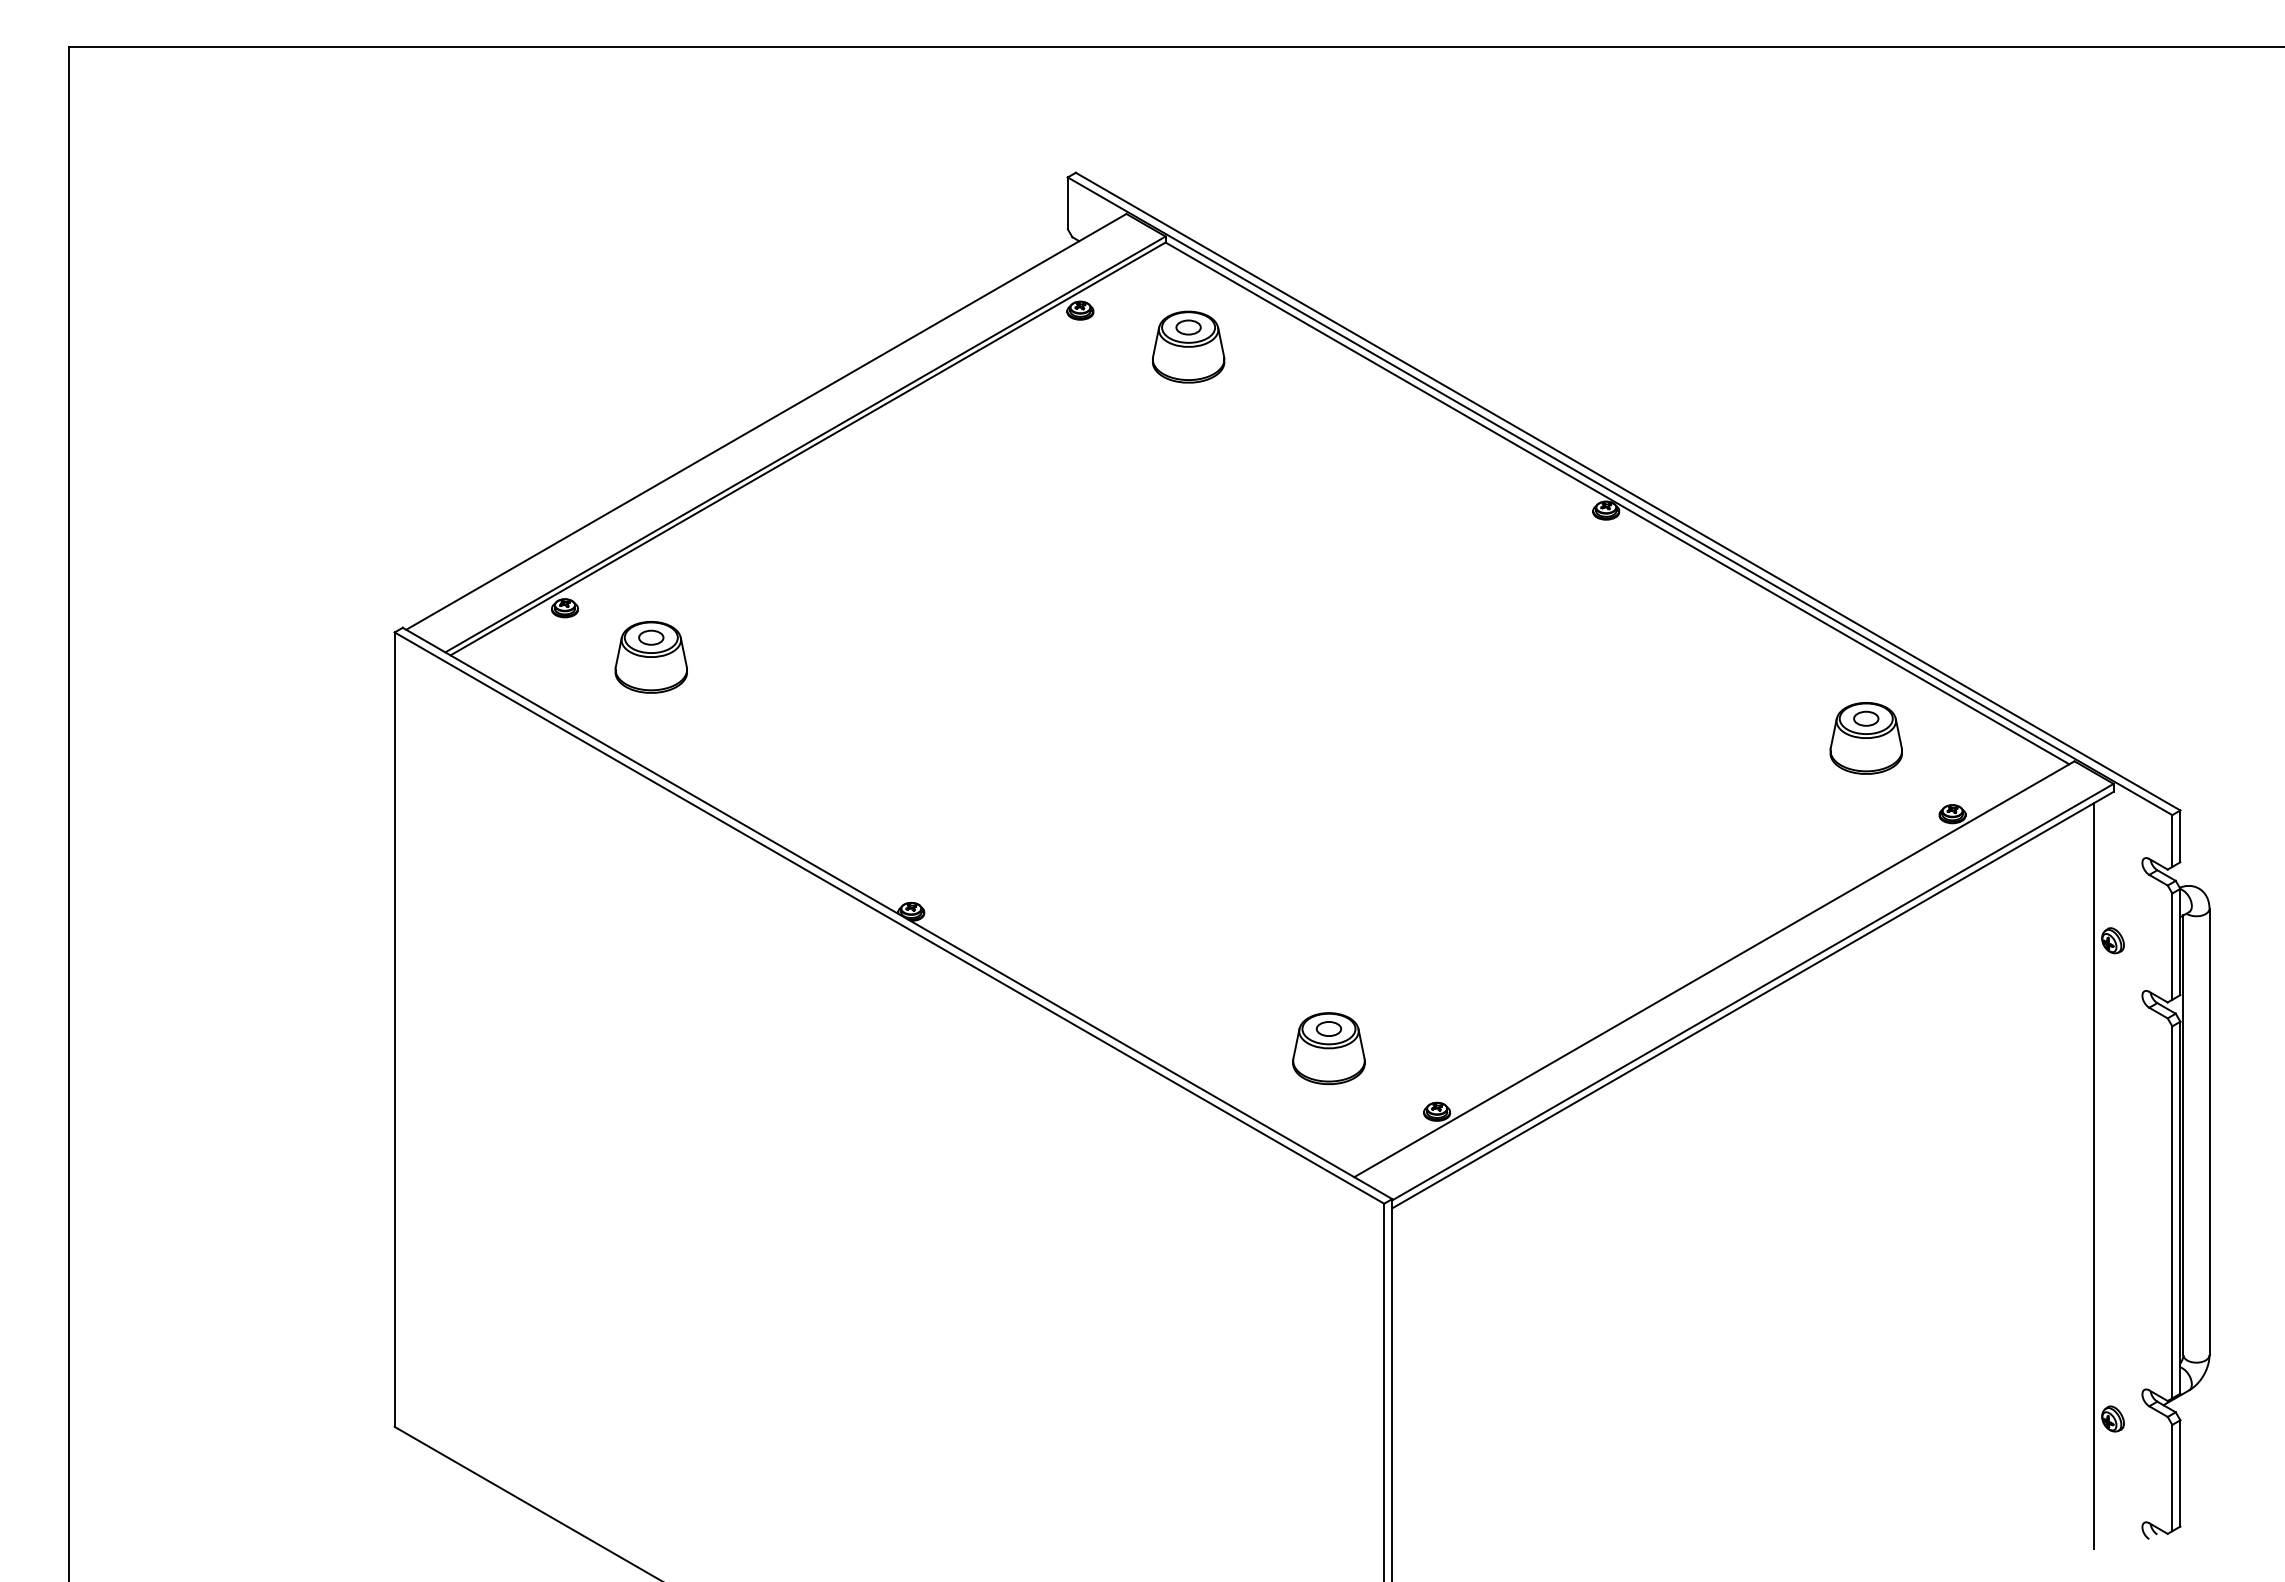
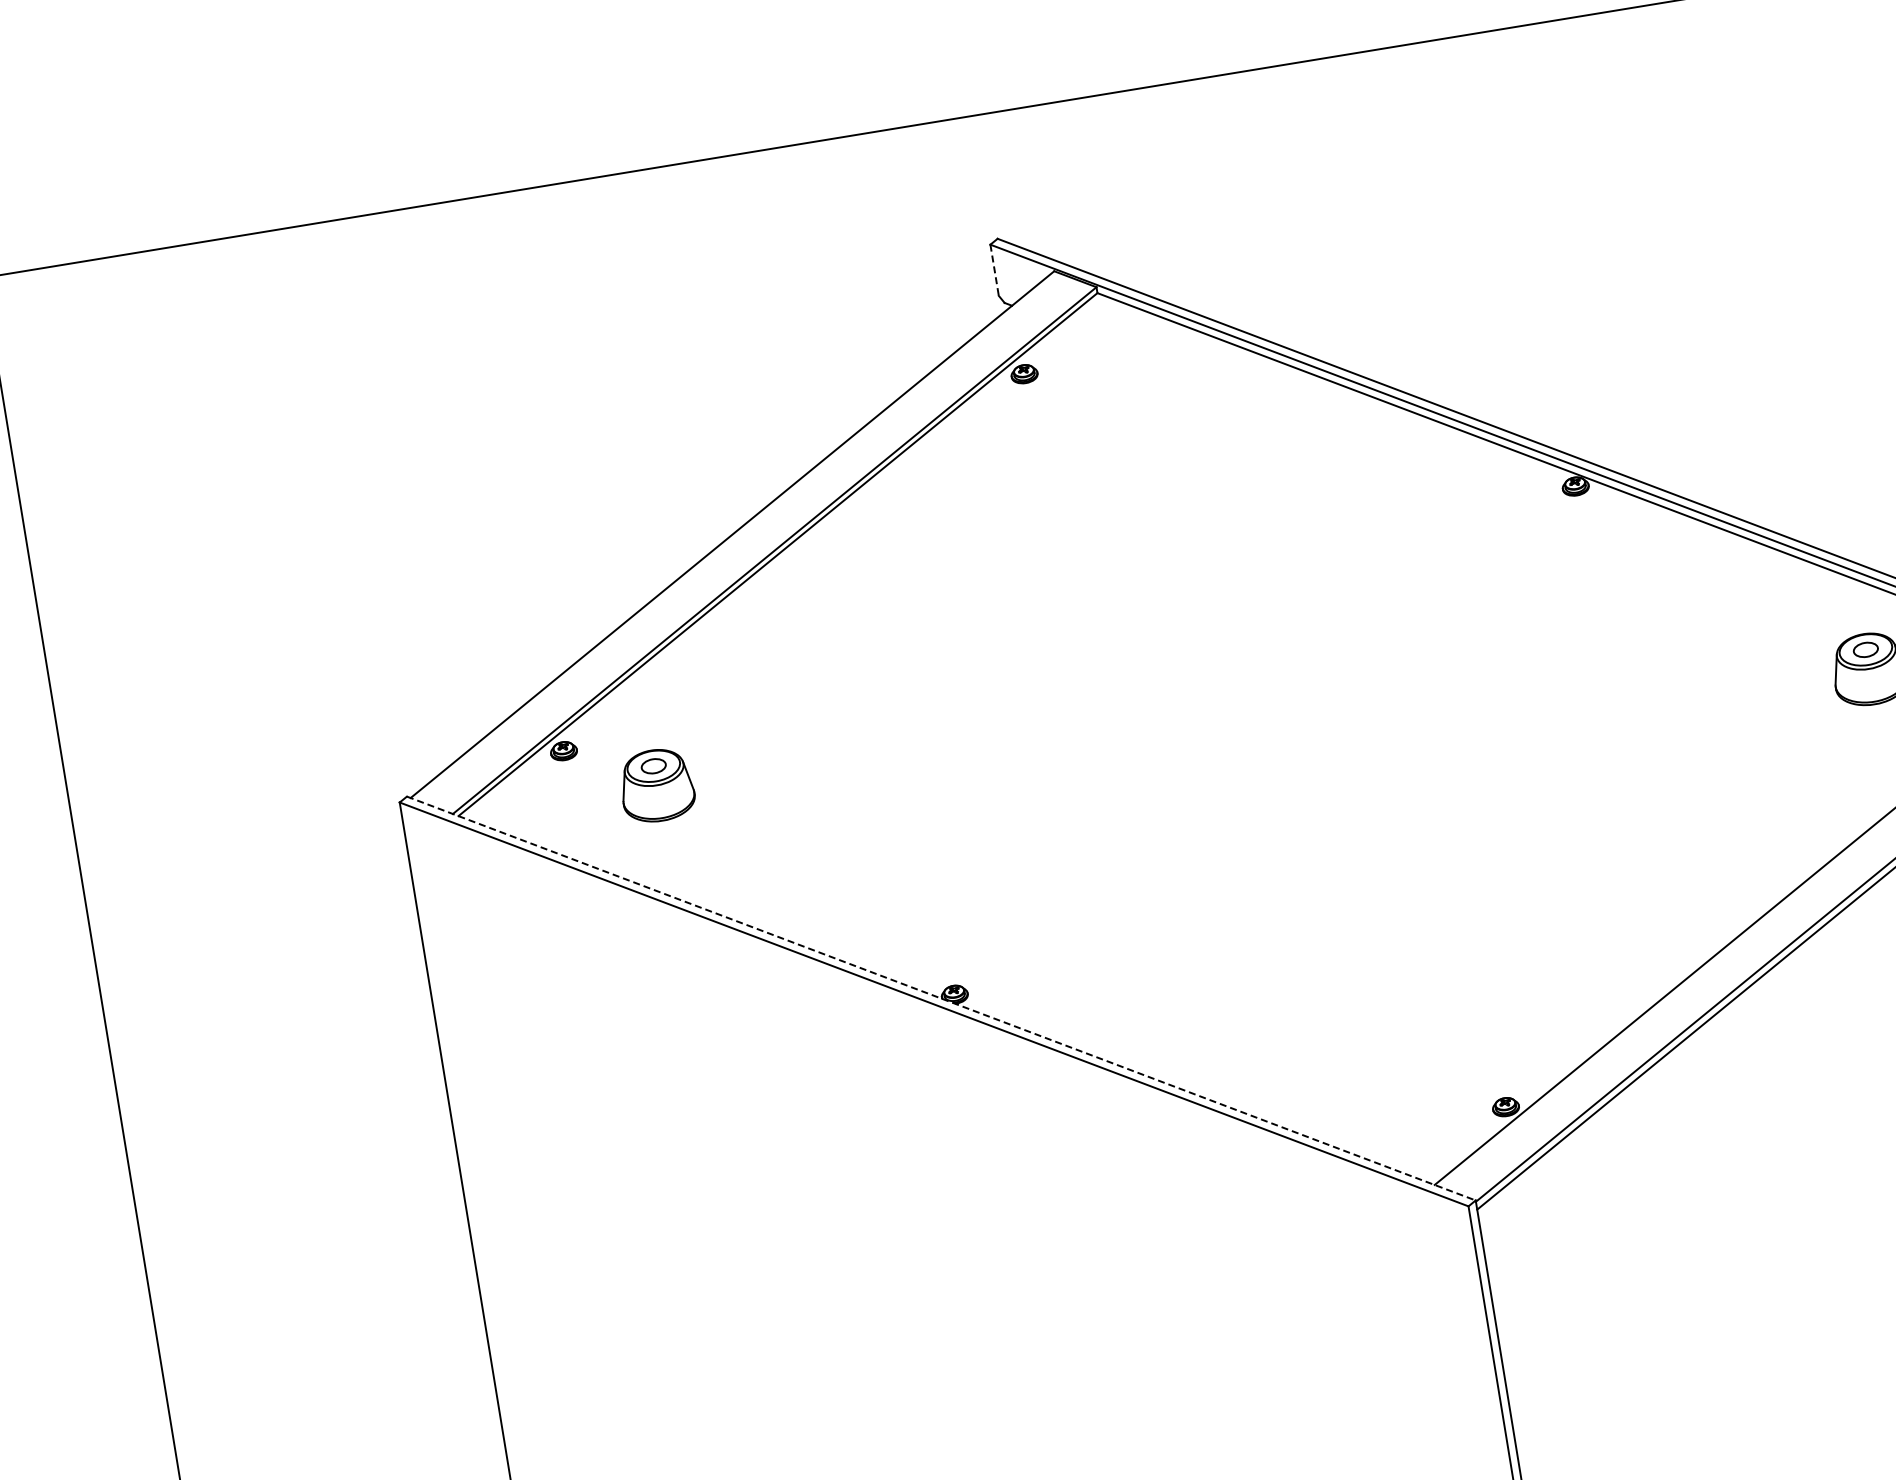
line: (1067, 203) -> (994, 270), solid -> dashed
part: (1188, 346) -> (1136, 392), removed
line: (897, 913) -> (941, 998), solid -> dashed
part: (1328, 1048) -> (1388, 1062), removed

